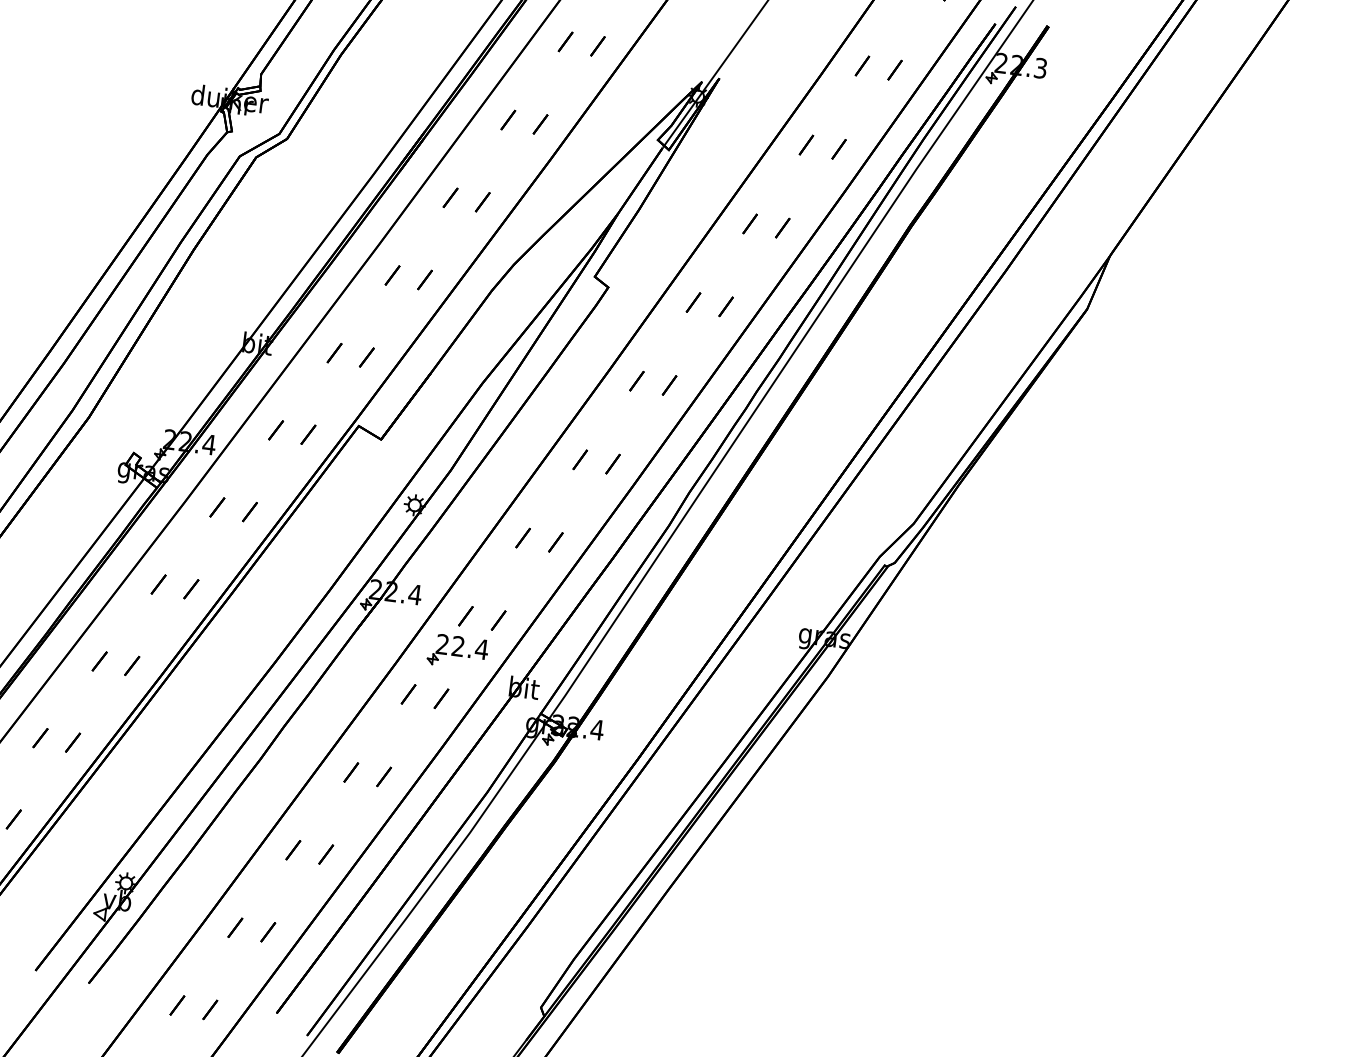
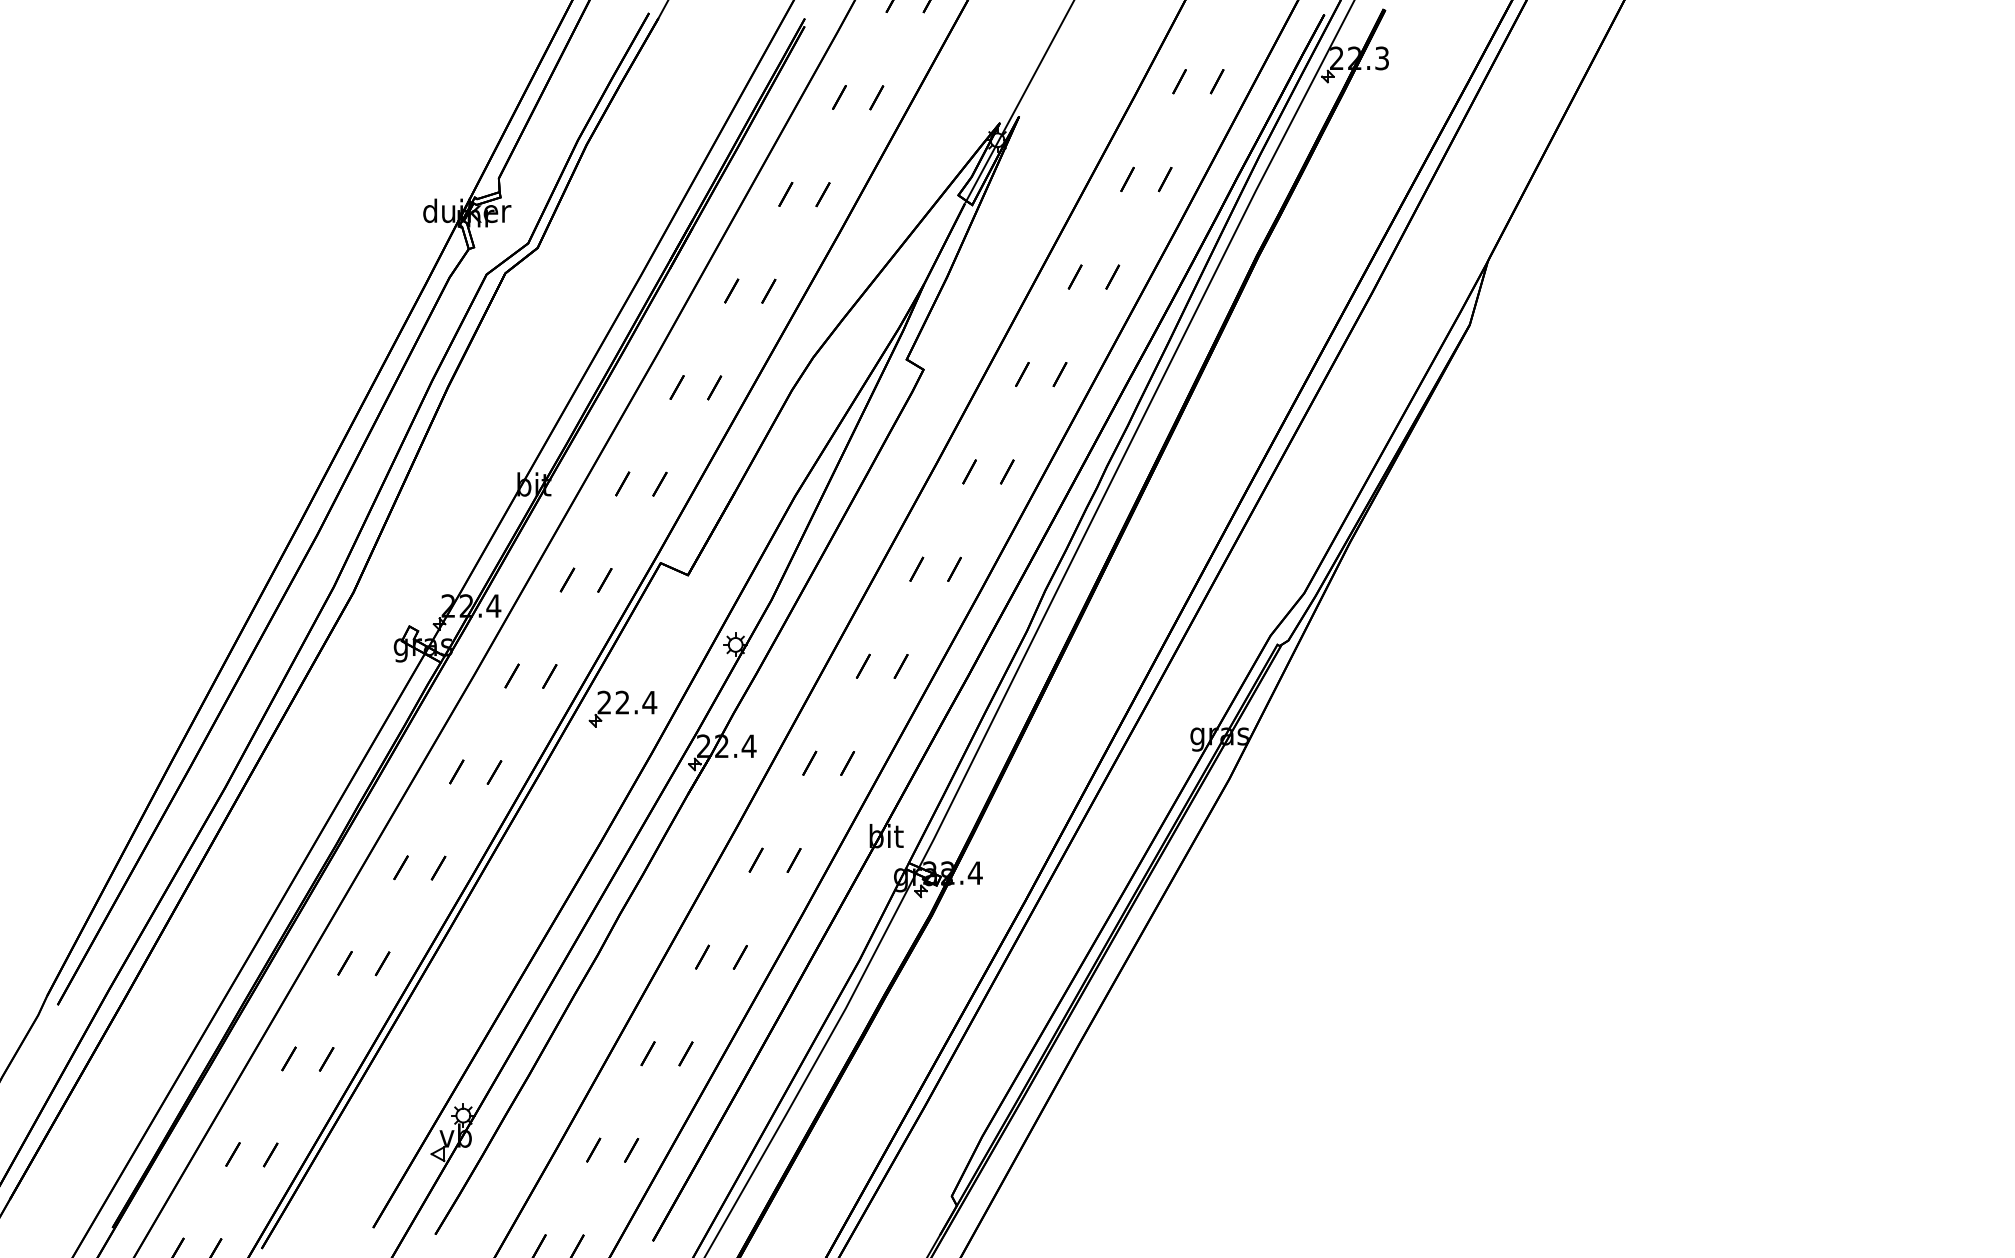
part: (457, 651) -> (622, 708), moved

